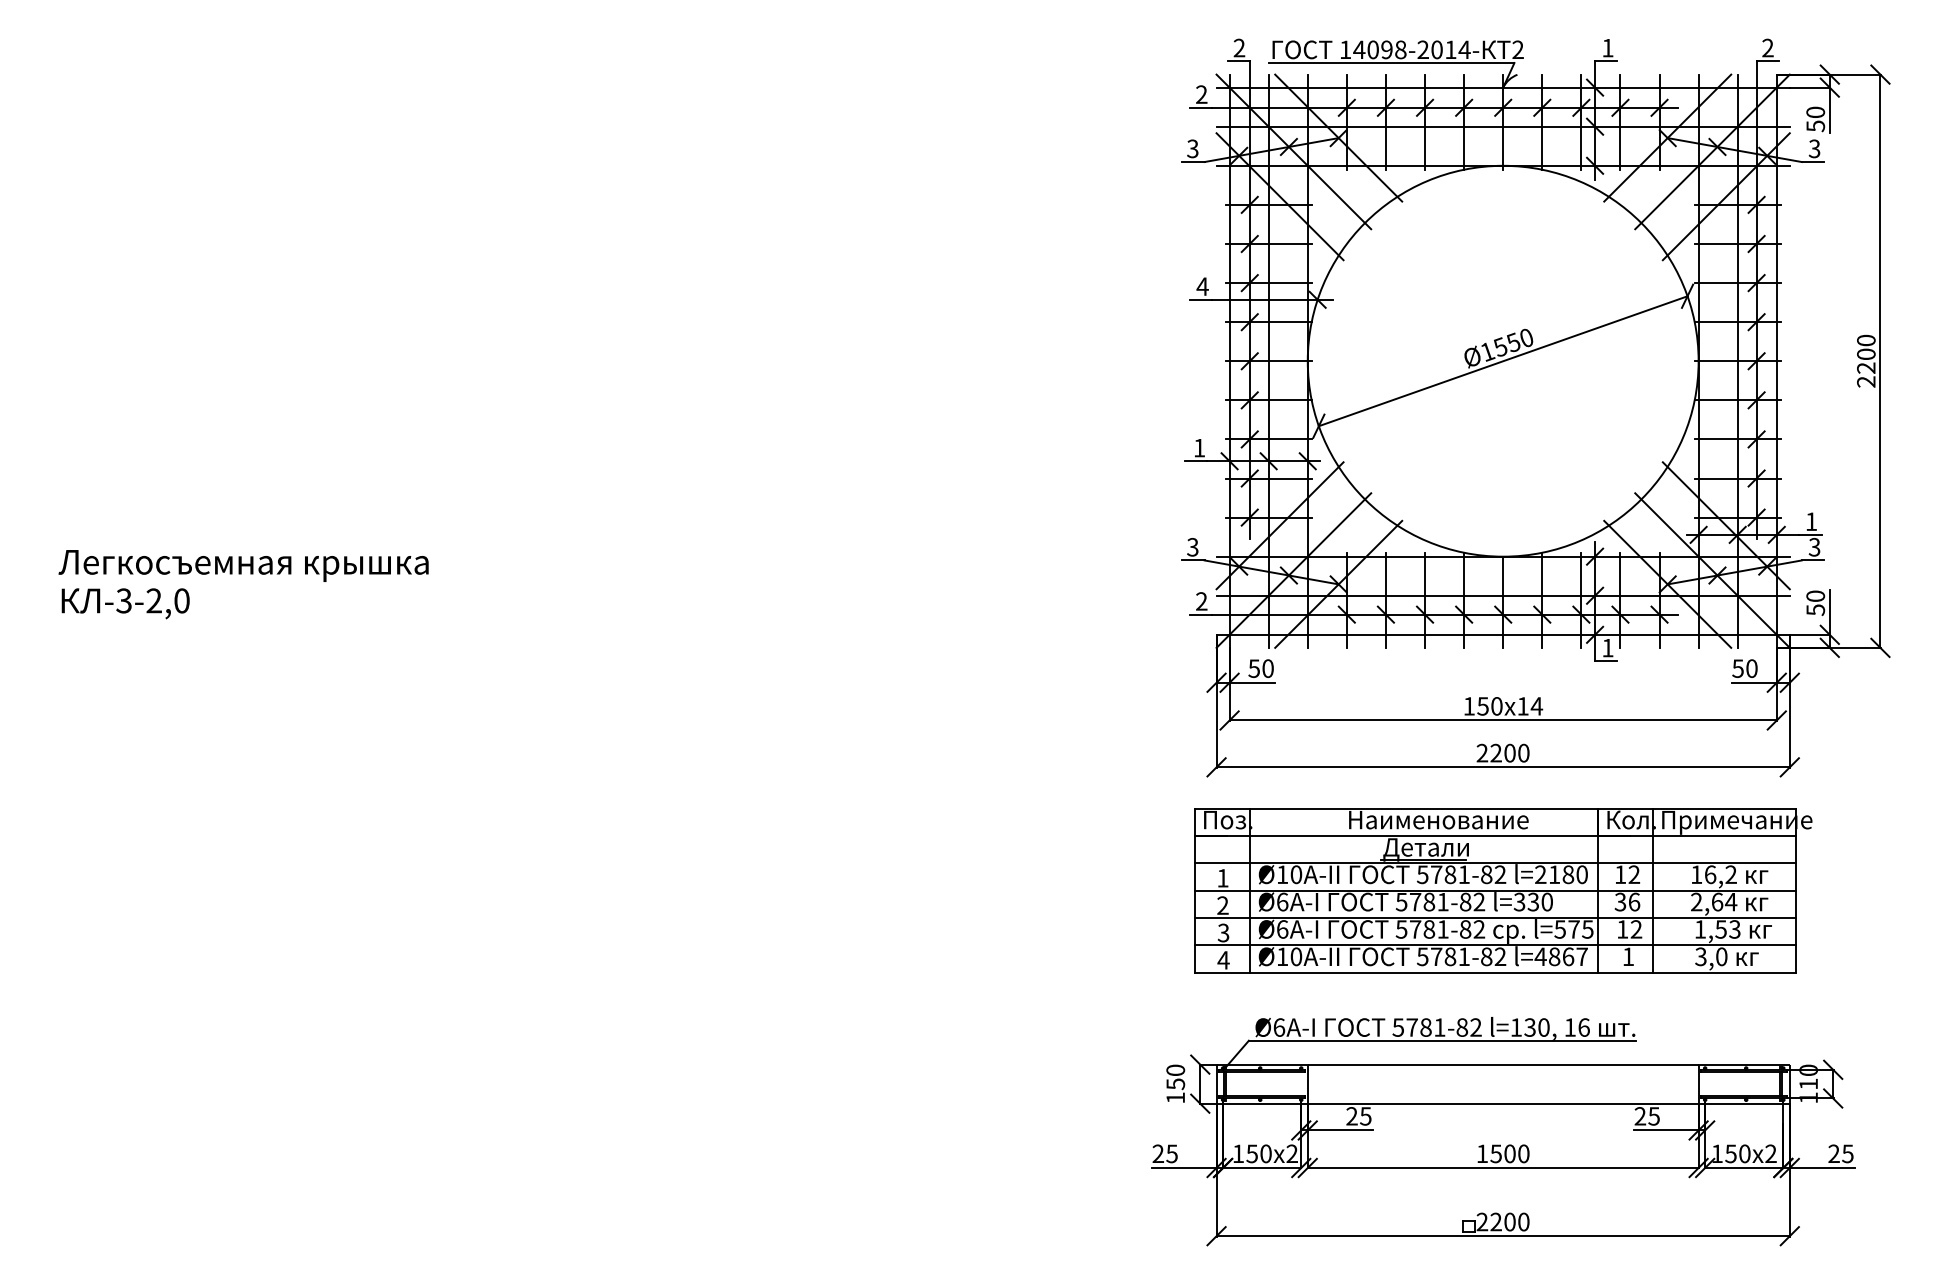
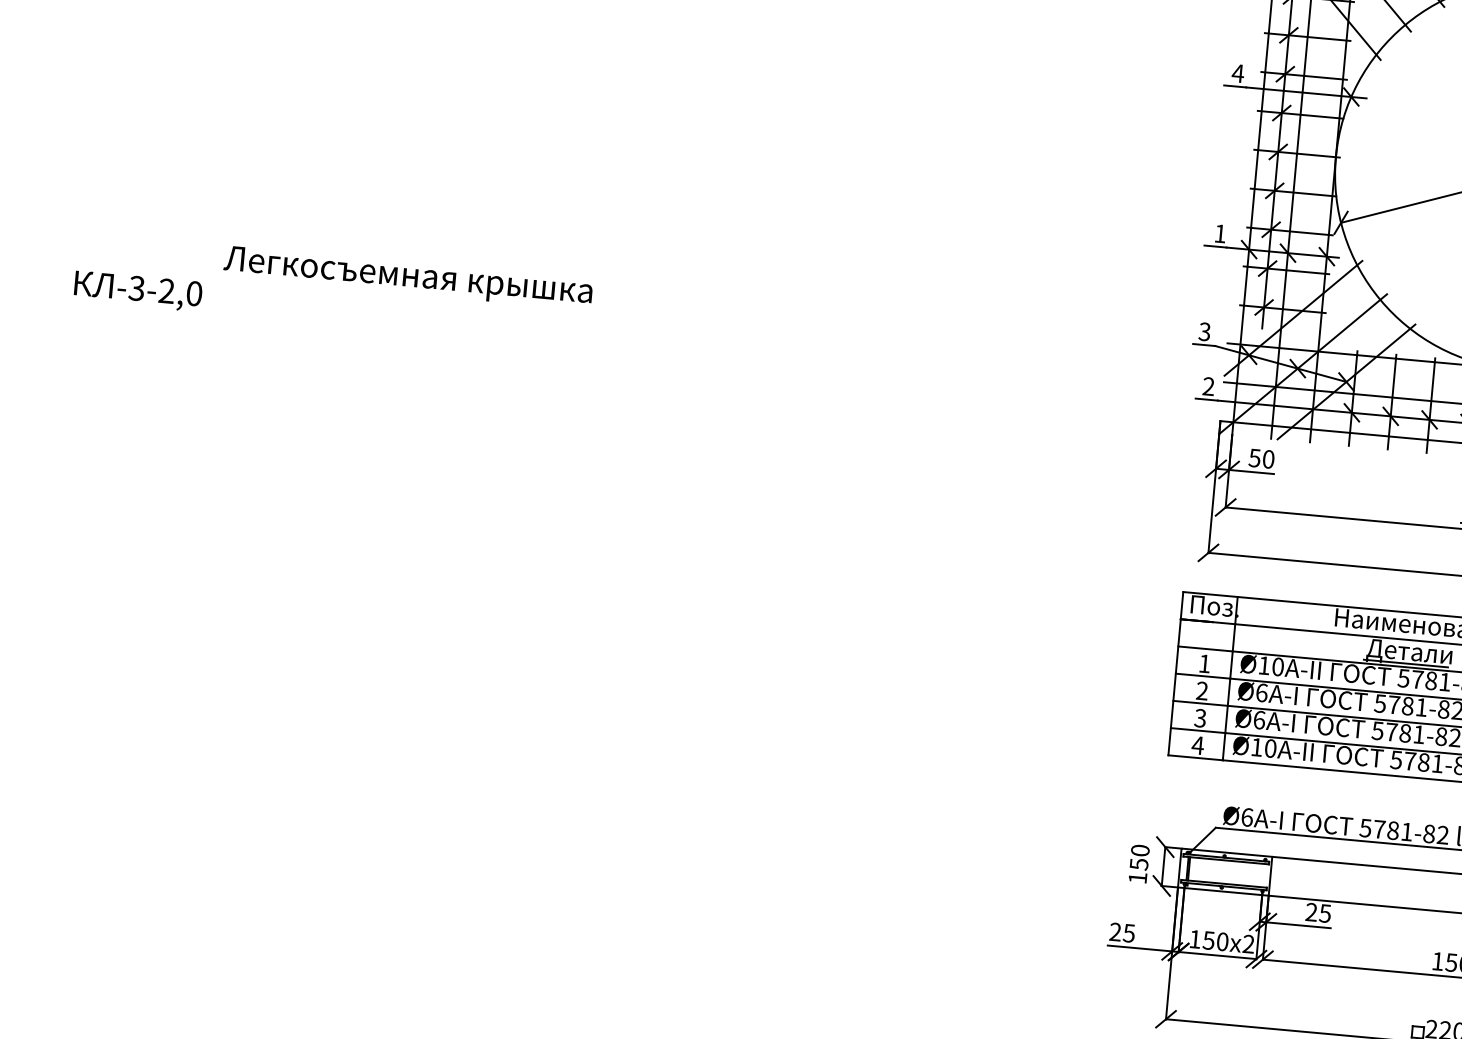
text: (243, 565) -> (408, 277), moved

